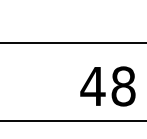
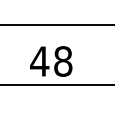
text: (108, 86) -> (51, 61), moved

